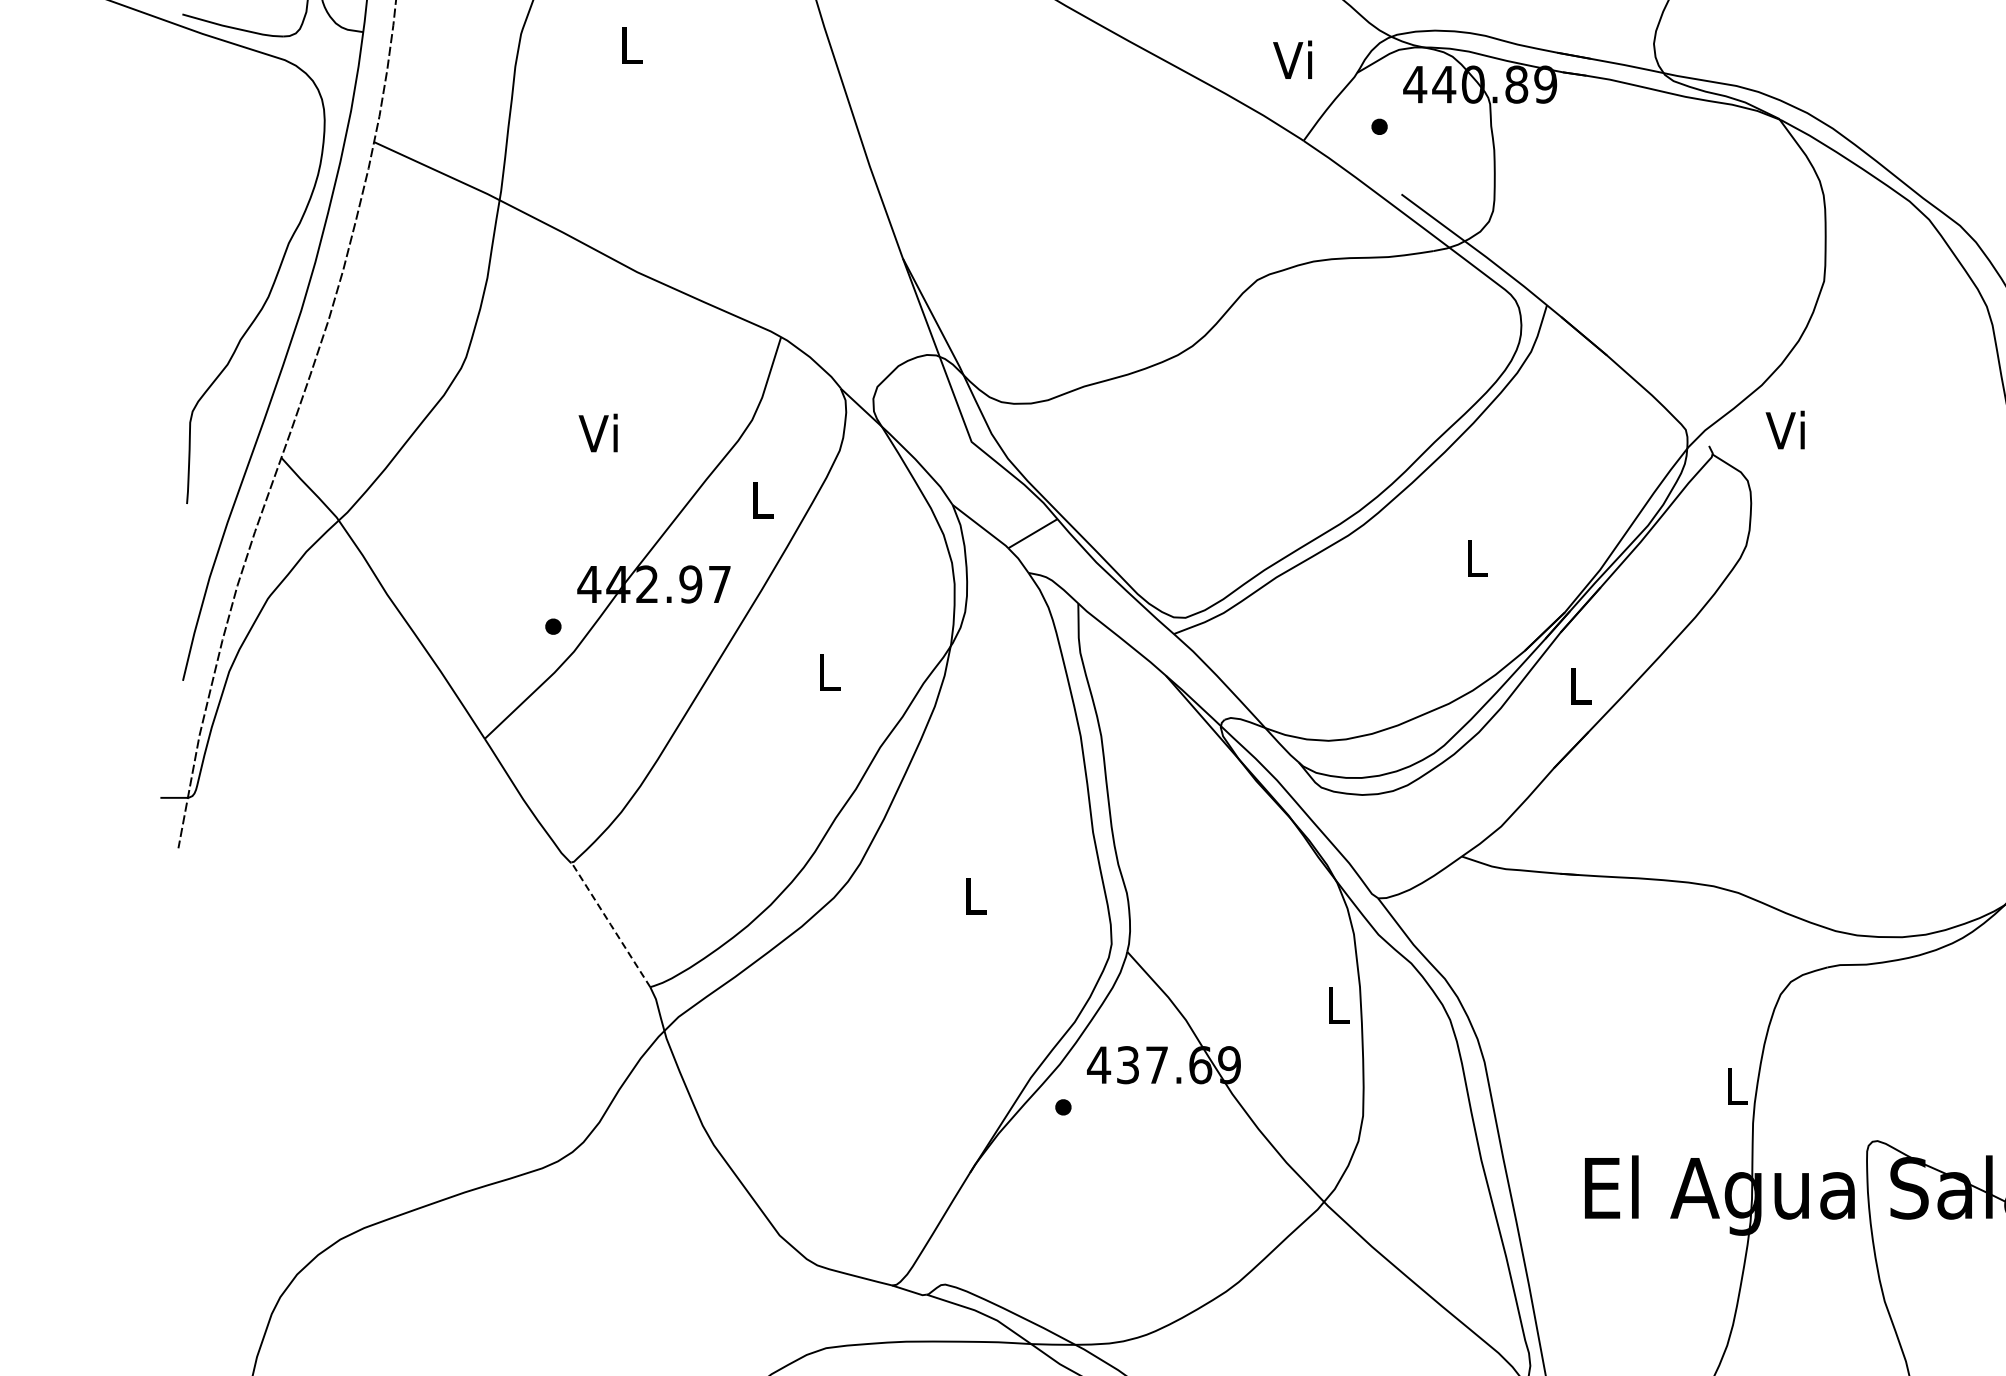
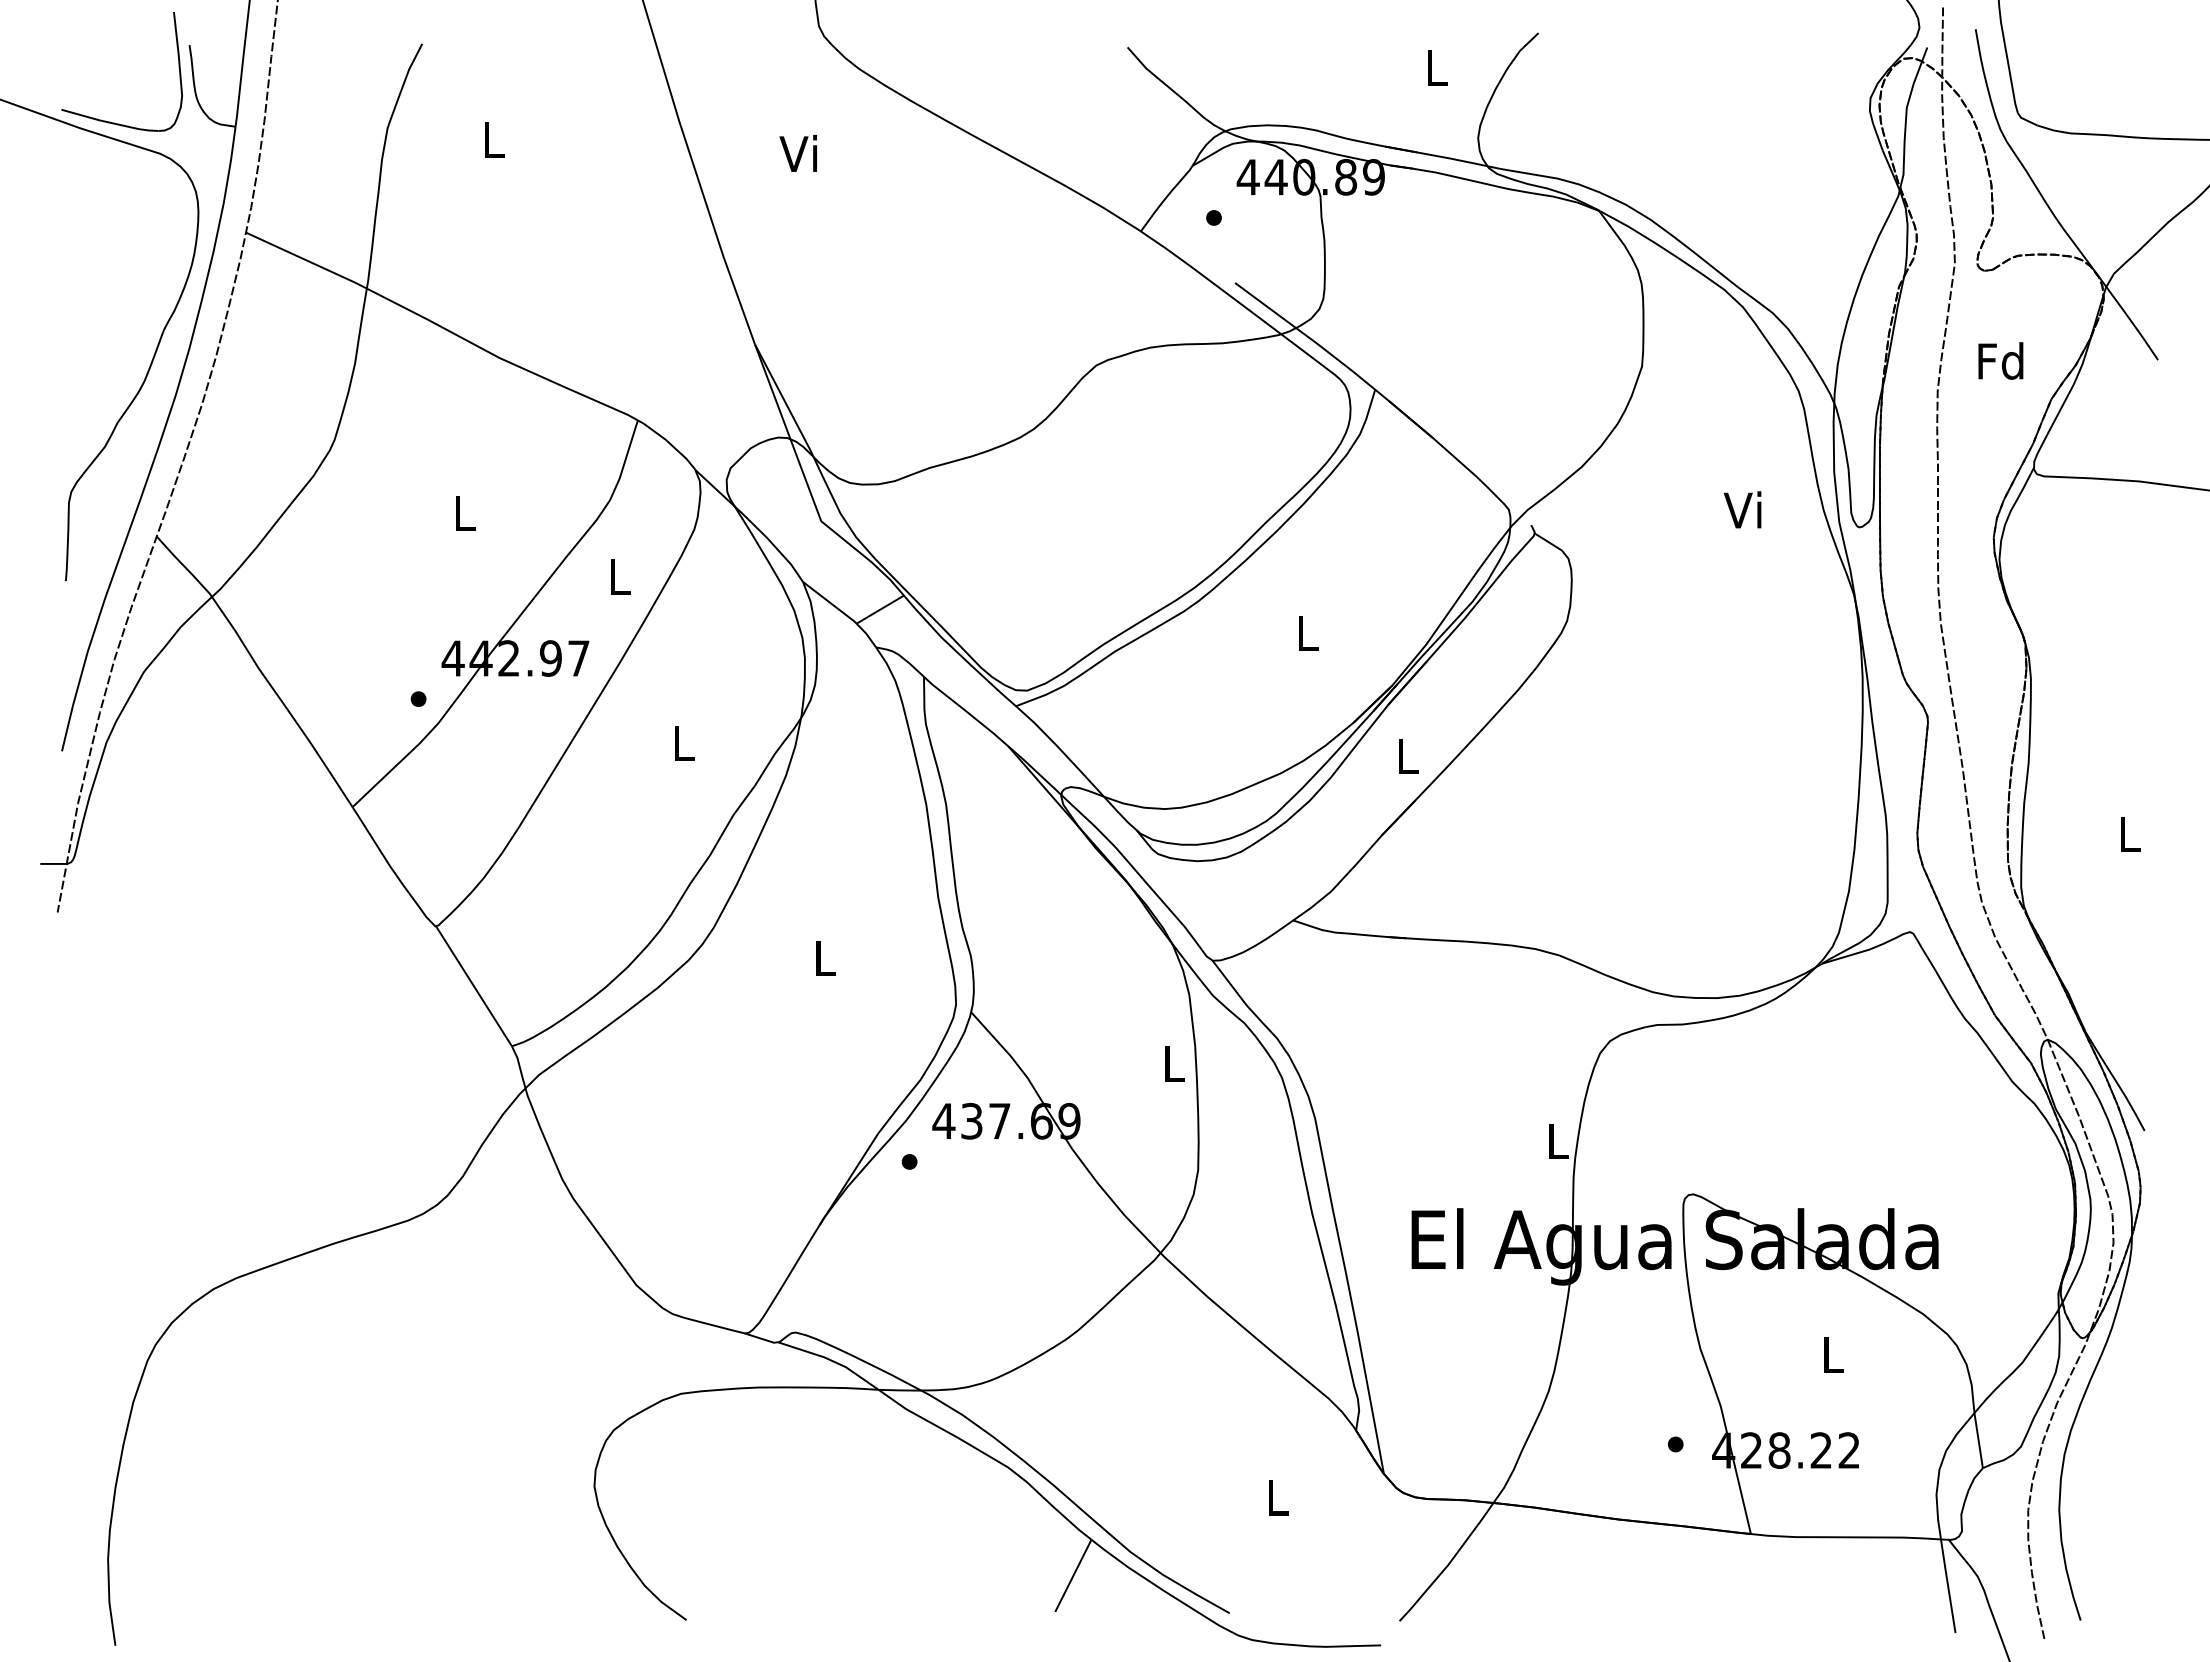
text: (1291, 58) -> (797, 152), moved
text: (1785, 429) -> (1742, 509), moved
text: (597, 432) -> (461, 512), Vi -> L
line: (610, 925) -> (473, 986), dashed -> solid

